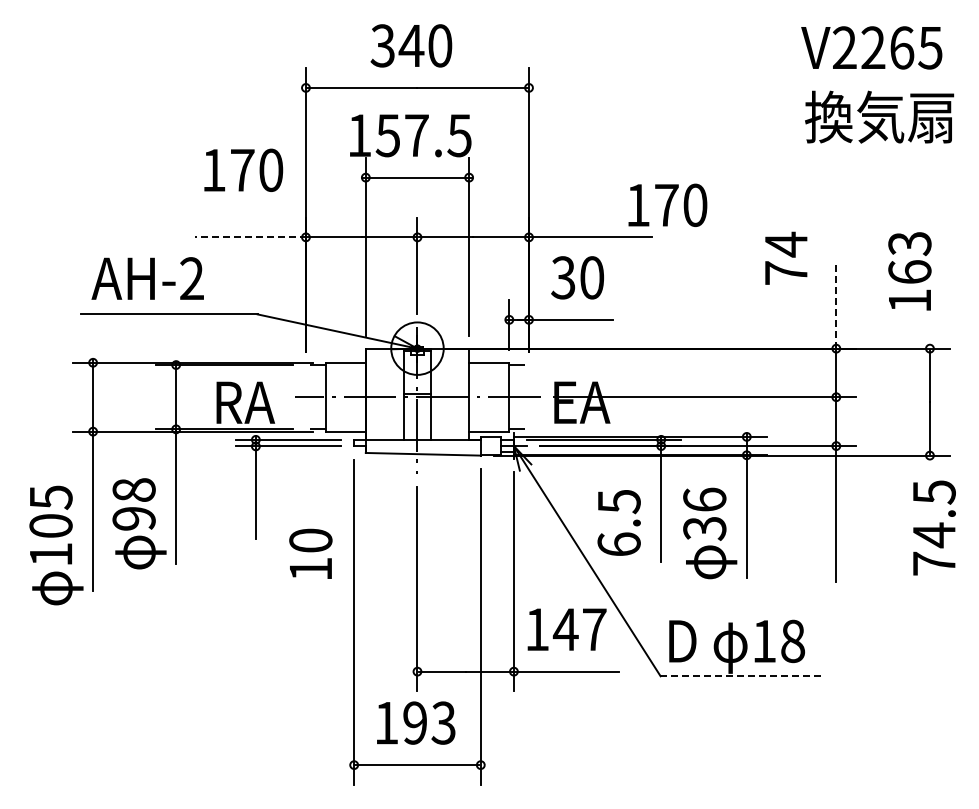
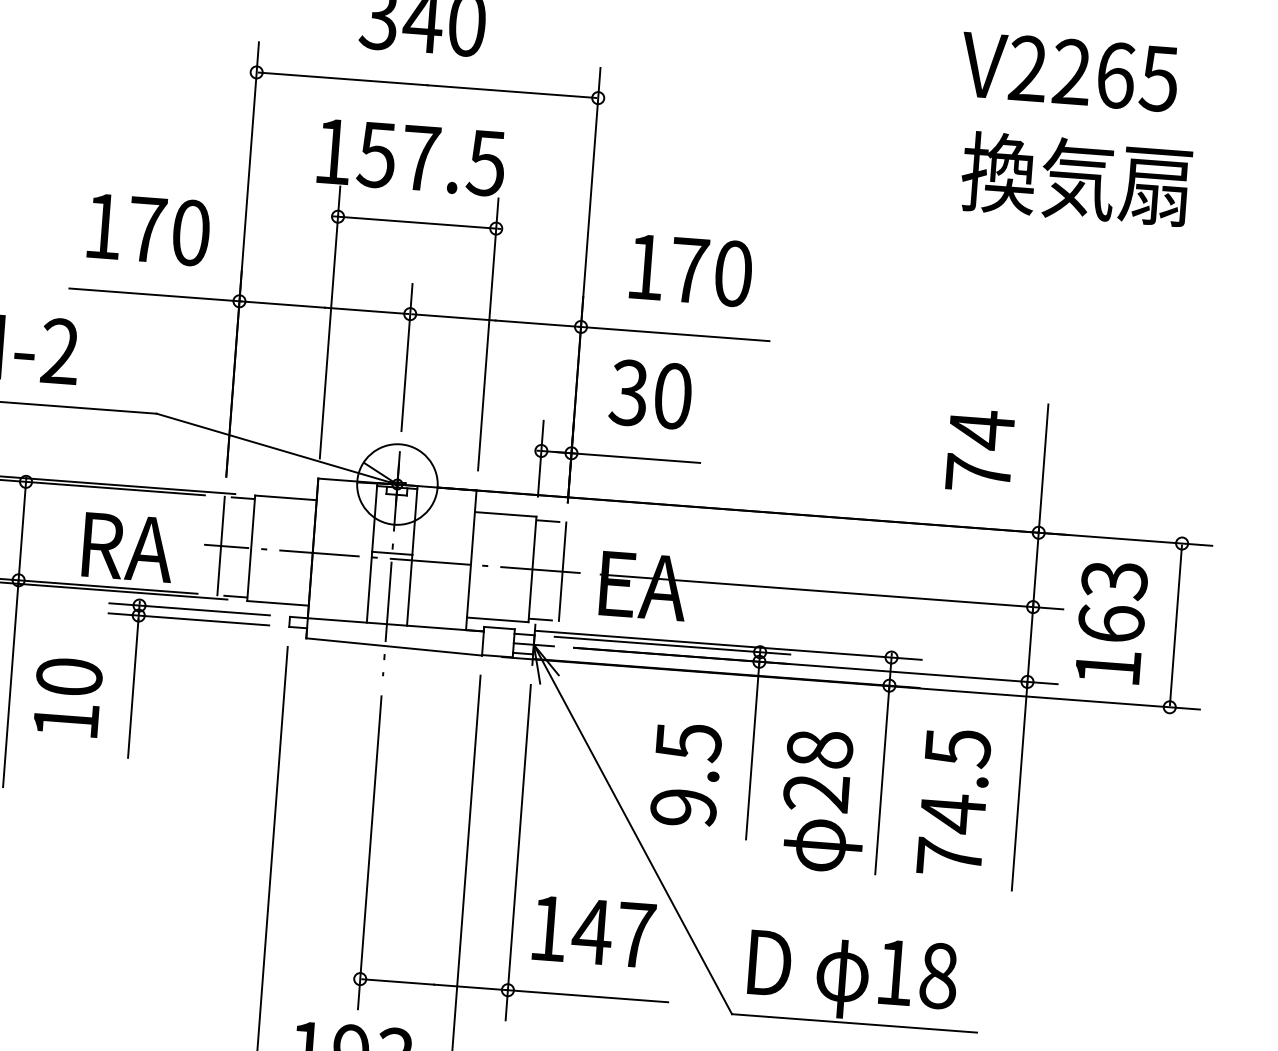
text: (871, 47) -> (1069, 71), moved
text: (879, 116) -> (1076, 178), moved
text: (243, 169) -> (148, 228), moved
text: (667, 204) -> (690, 269), moved
line: (250, 237) -> (154, 295), dashed -> solid
text: (786, 257) -> (980, 449), moved
text: (909, 271) -> (1110, 622), moved
line: (836, 306) -> (1043, 468), dashed -> solid
line: (305, 397) -> (220, 546), added
line: (529, 397) -> (563, 572), added
text: (704, 513) -> (817, 769), 36 -> 28
text: (934, 527) -> (954, 801), moved
text: (618, 544) -> (682, 807), 6.5 -> 9.5
text: (310, 553) -> (67, 696), moved
line: (740, 676) -> (854, 1023), dashed -> solid

